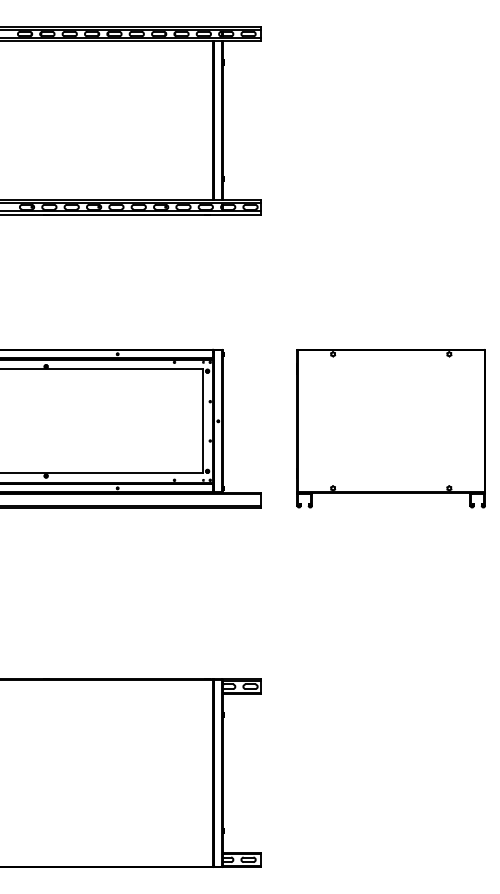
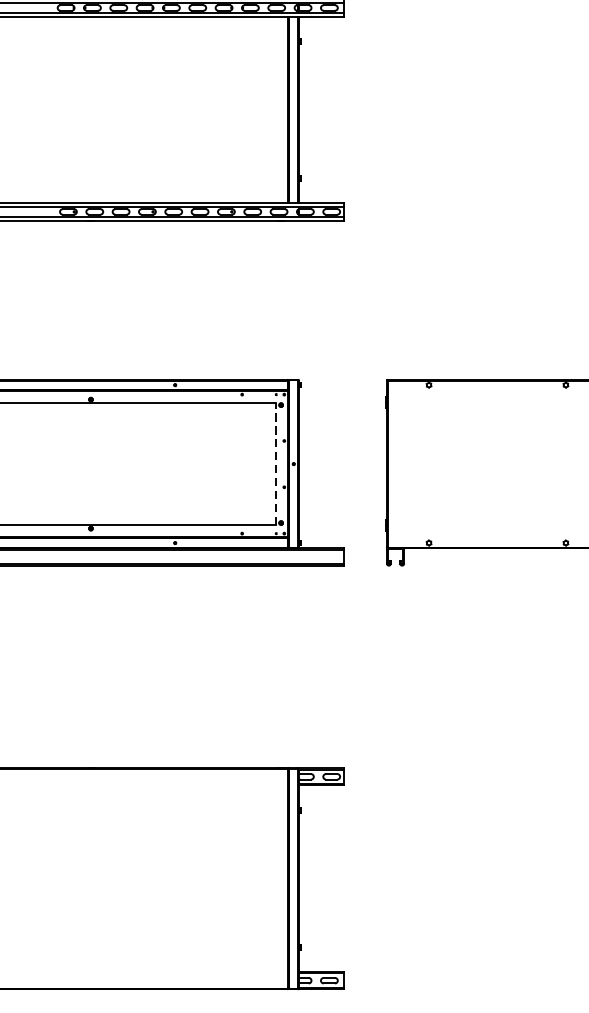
line: (203, 421) -> (276, 464), solid -> dashed

